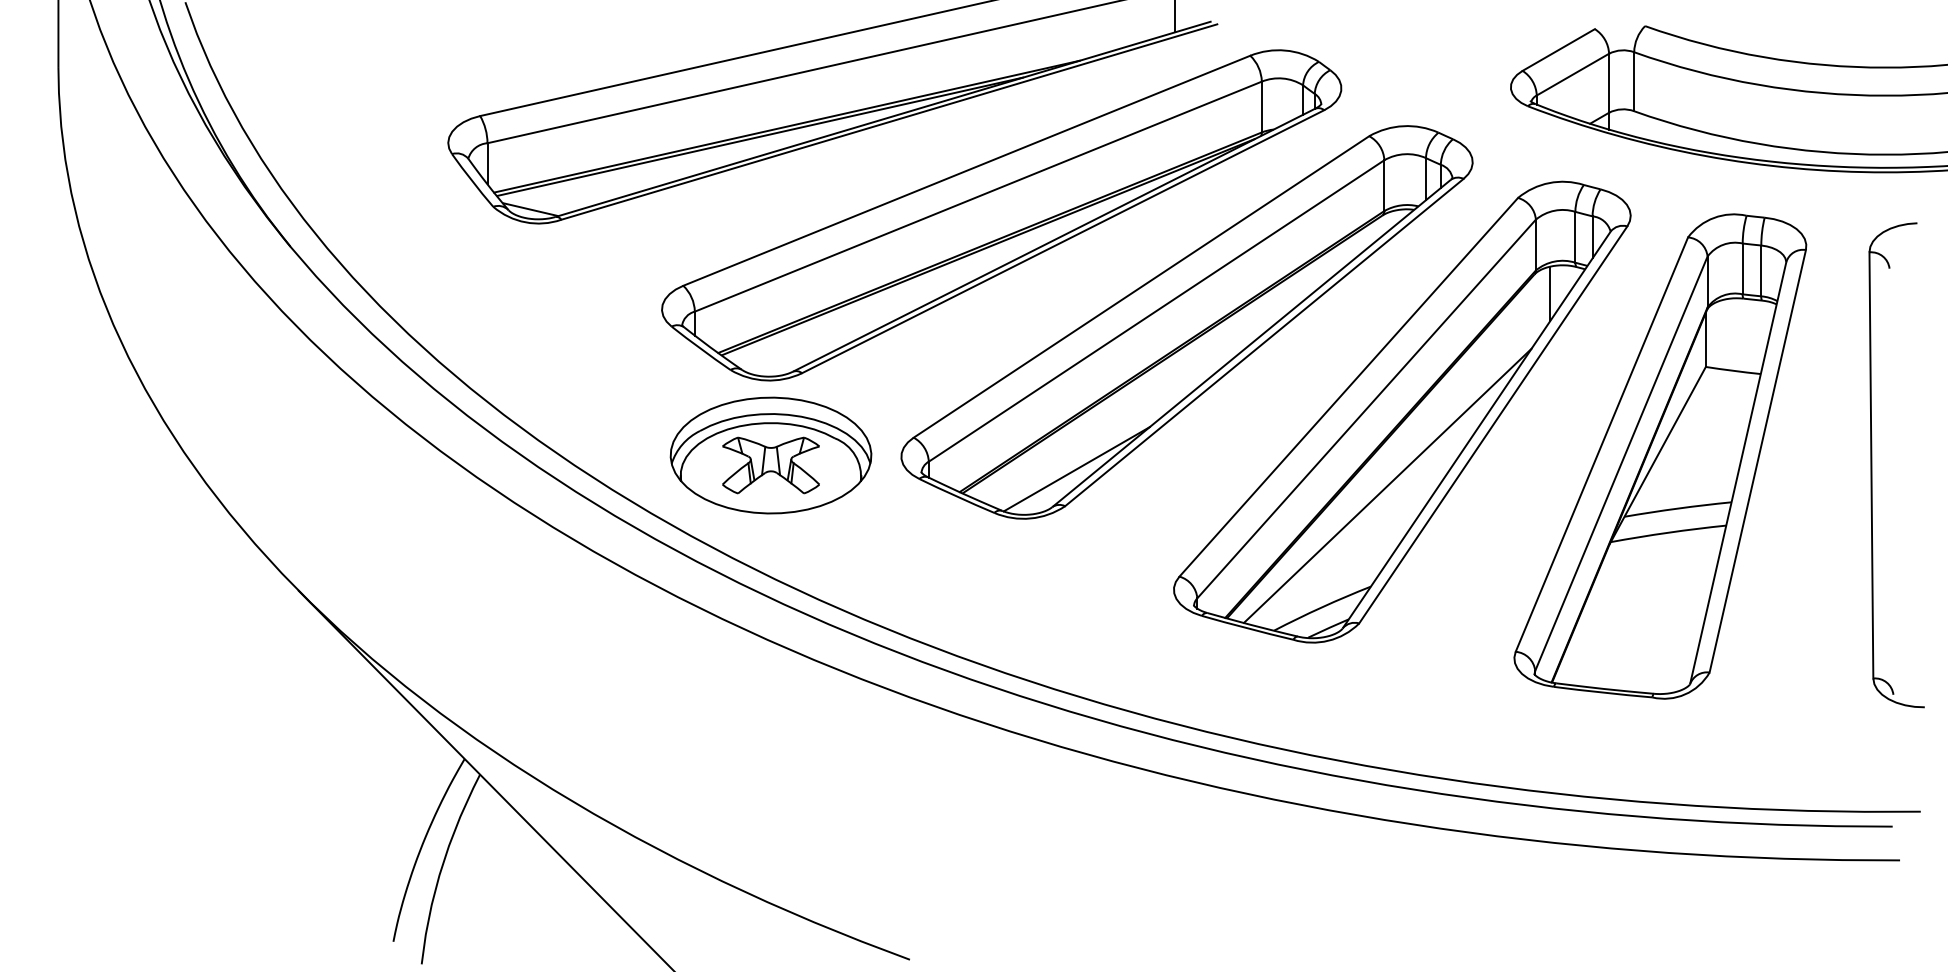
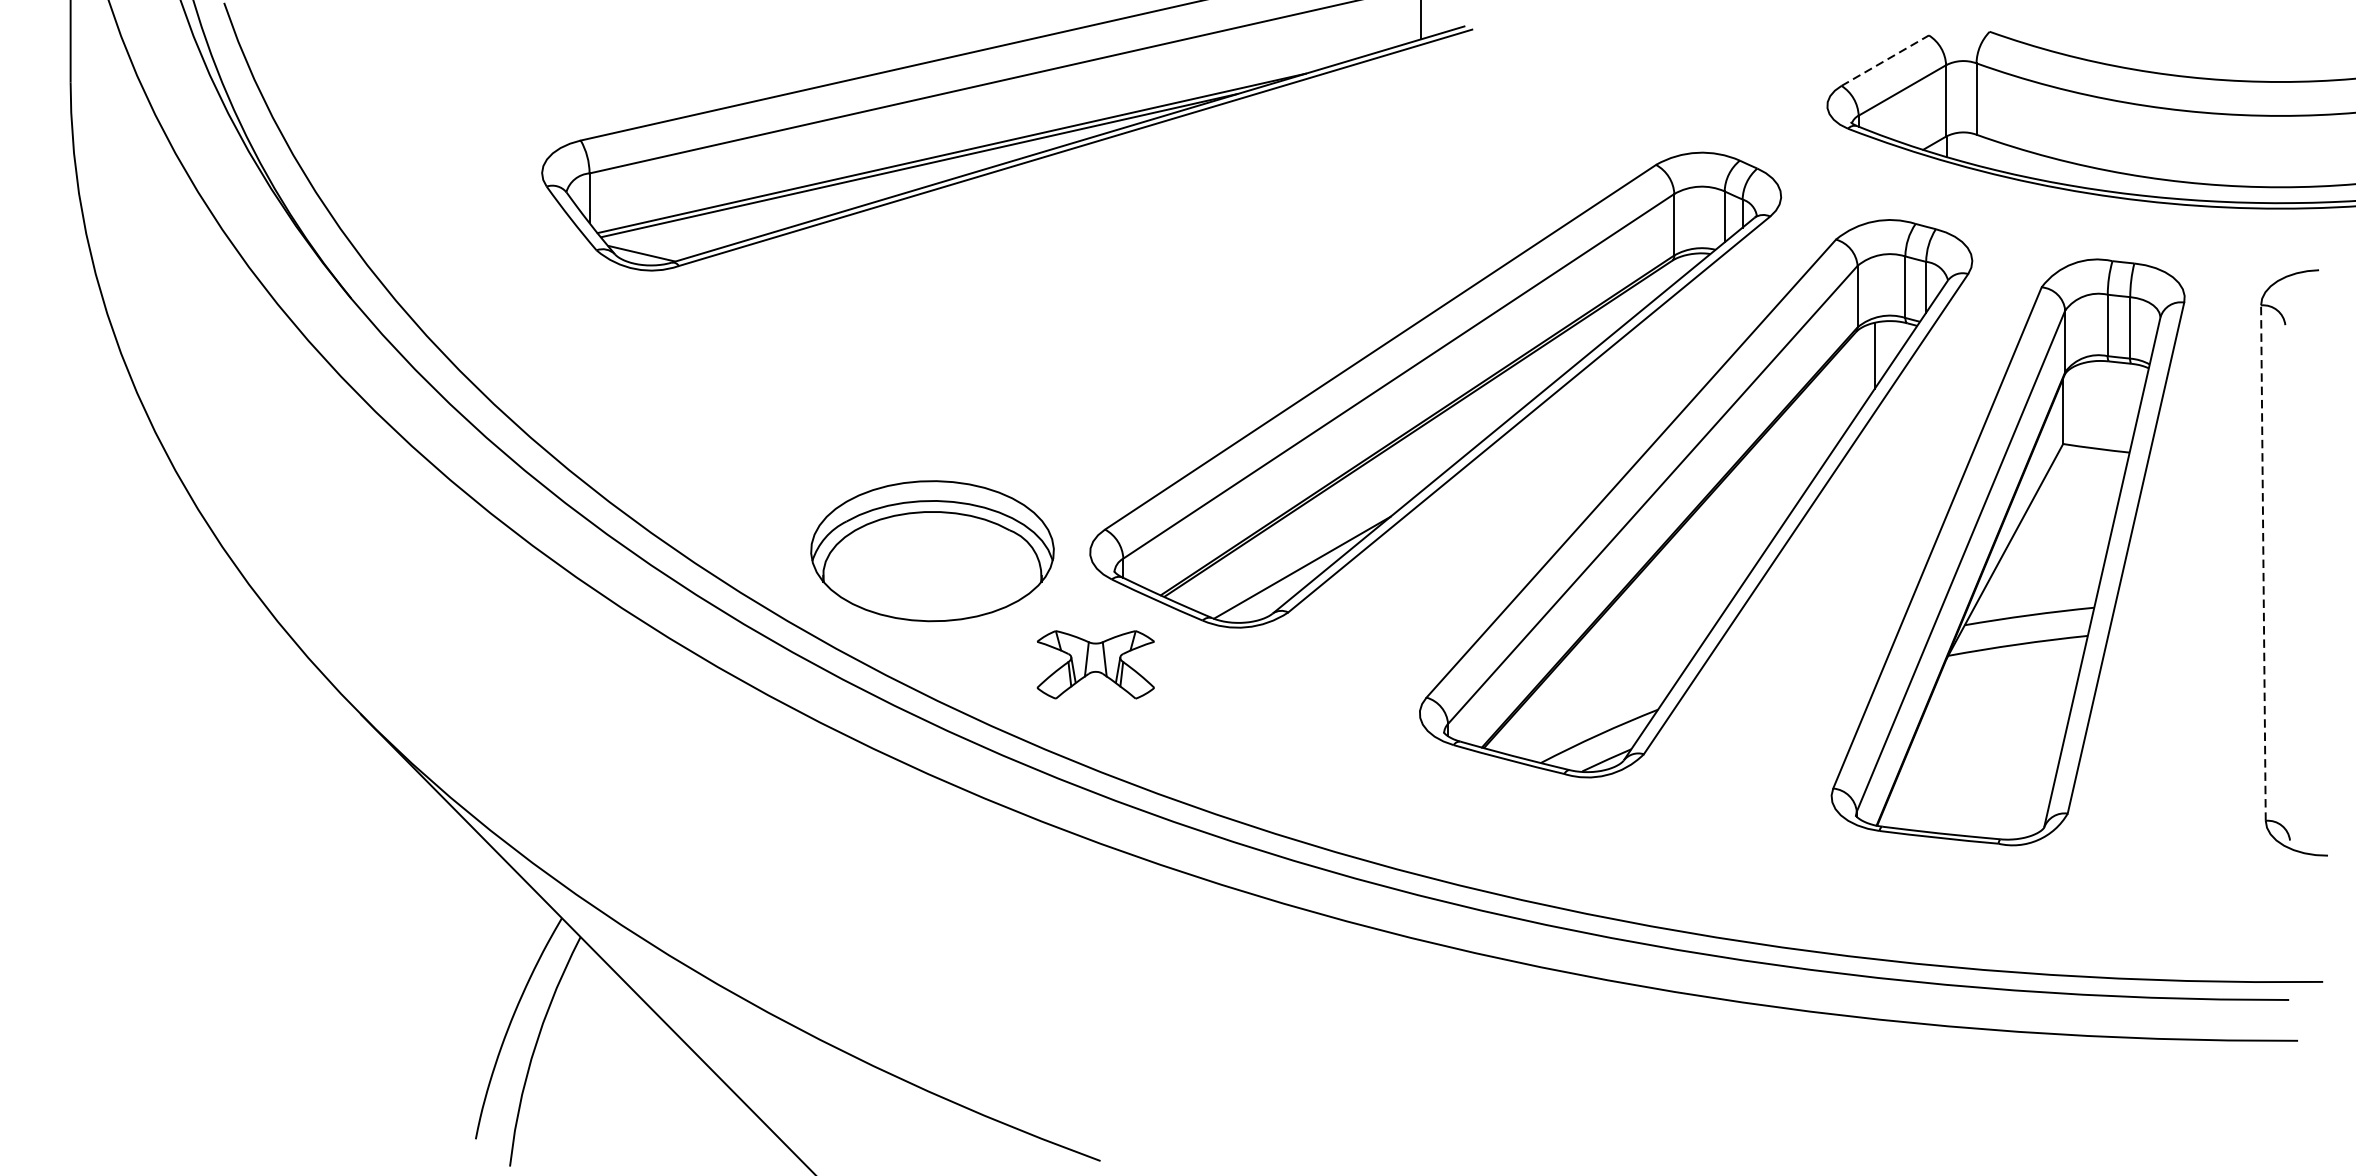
line: (1558, 50) -> (1884, 61), solid -> dashed
part: (1001, 215) -> (1211, 260), removed
line: (1871, 464) -> (2263, 561), solid -> dashed
part: (770, 465) -> (1095, 664), moved
line: (1387, 485) -> (1678, 587), removed

